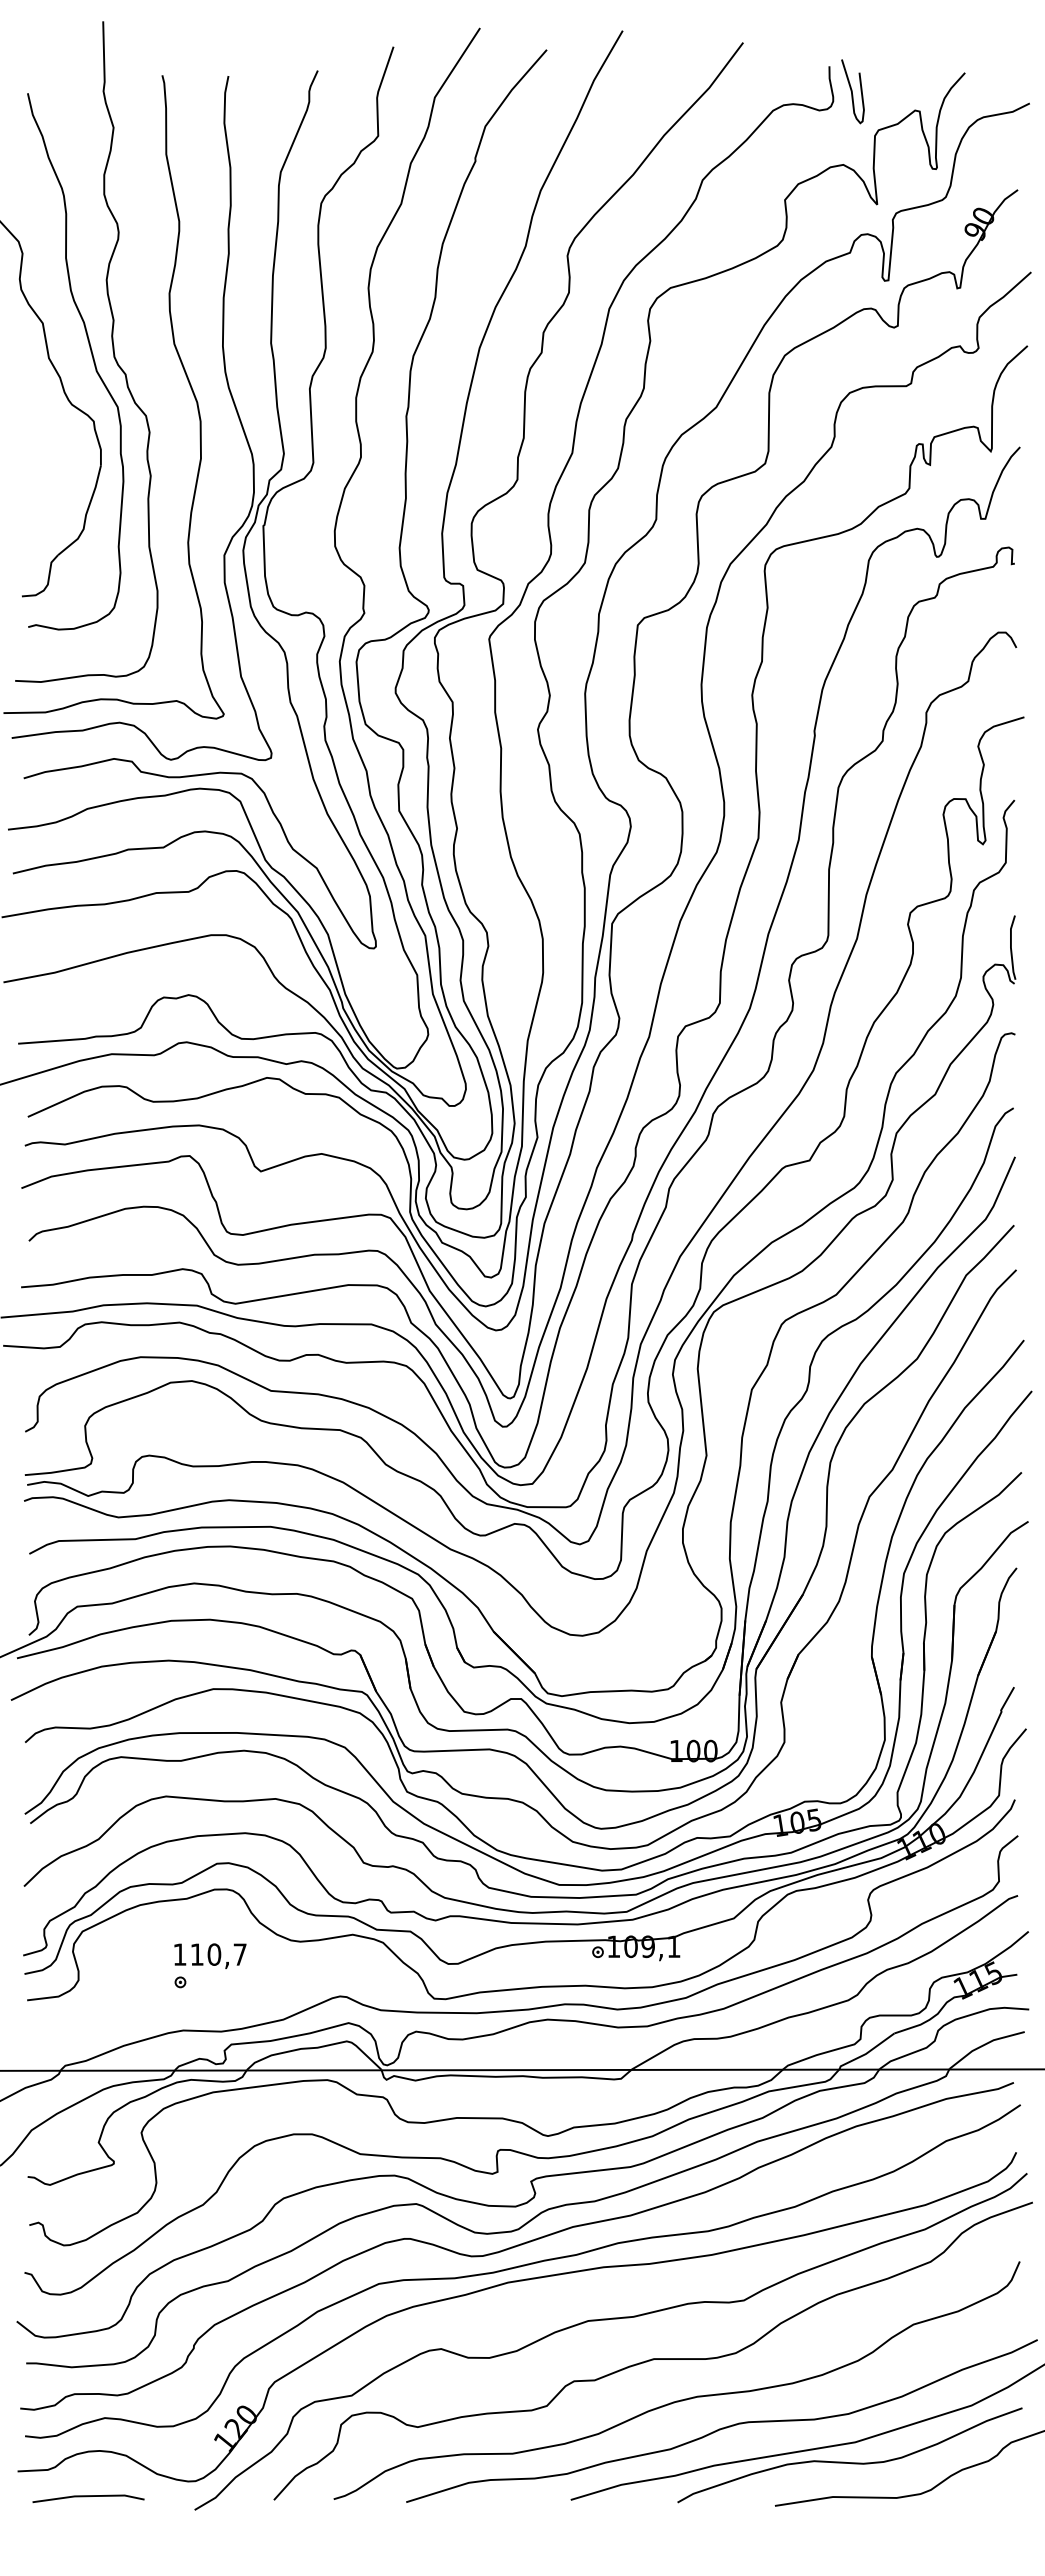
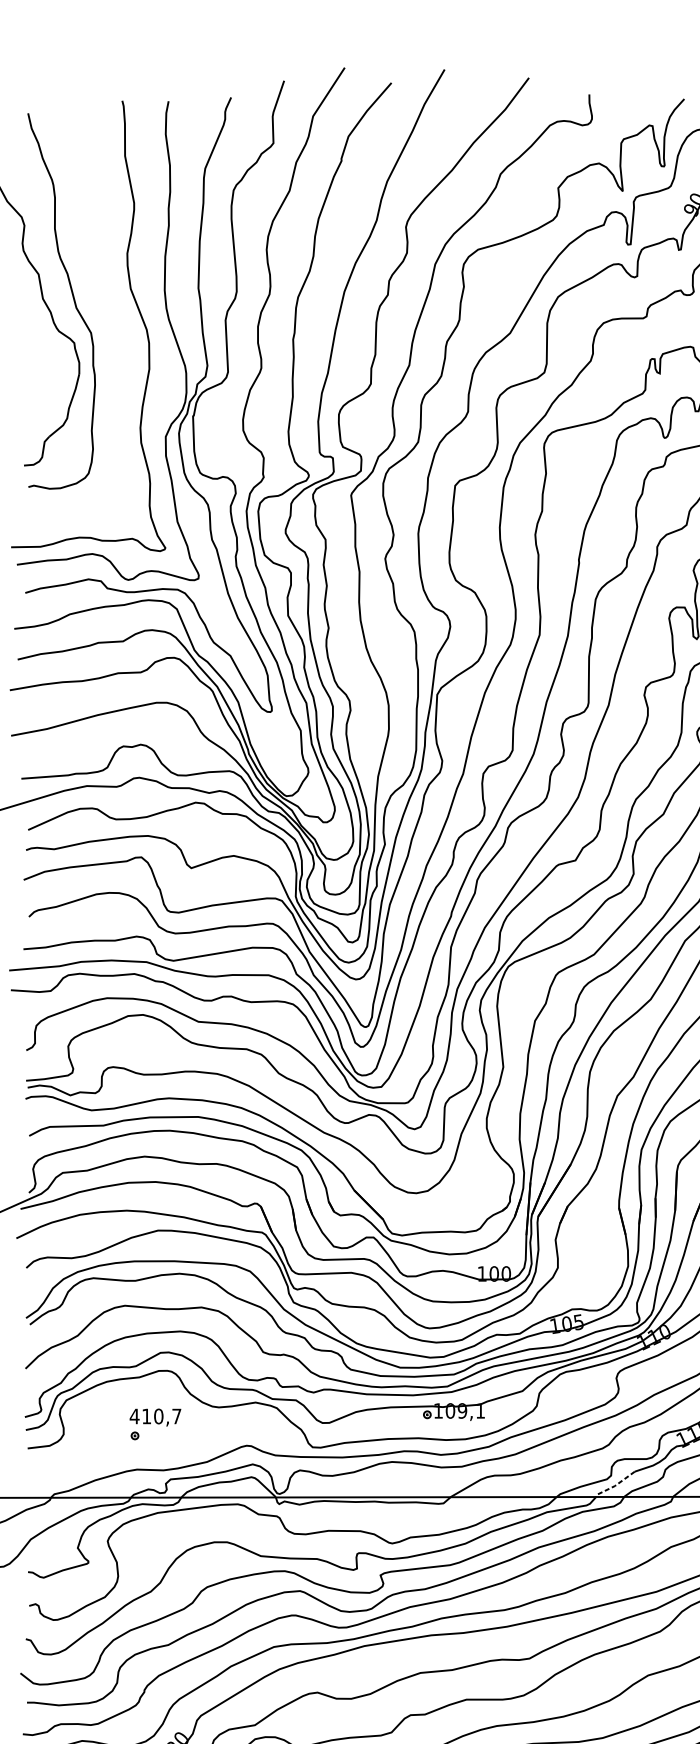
curve: (852, 91) -> (605, 112), removed
curve: (112, 351) -> (87, 294), removed
text: (179, 1954) -> (134, 1416), 110,7 -> 410,7
line: (866, 2053) -> (615, 1485), solid -> dashed

